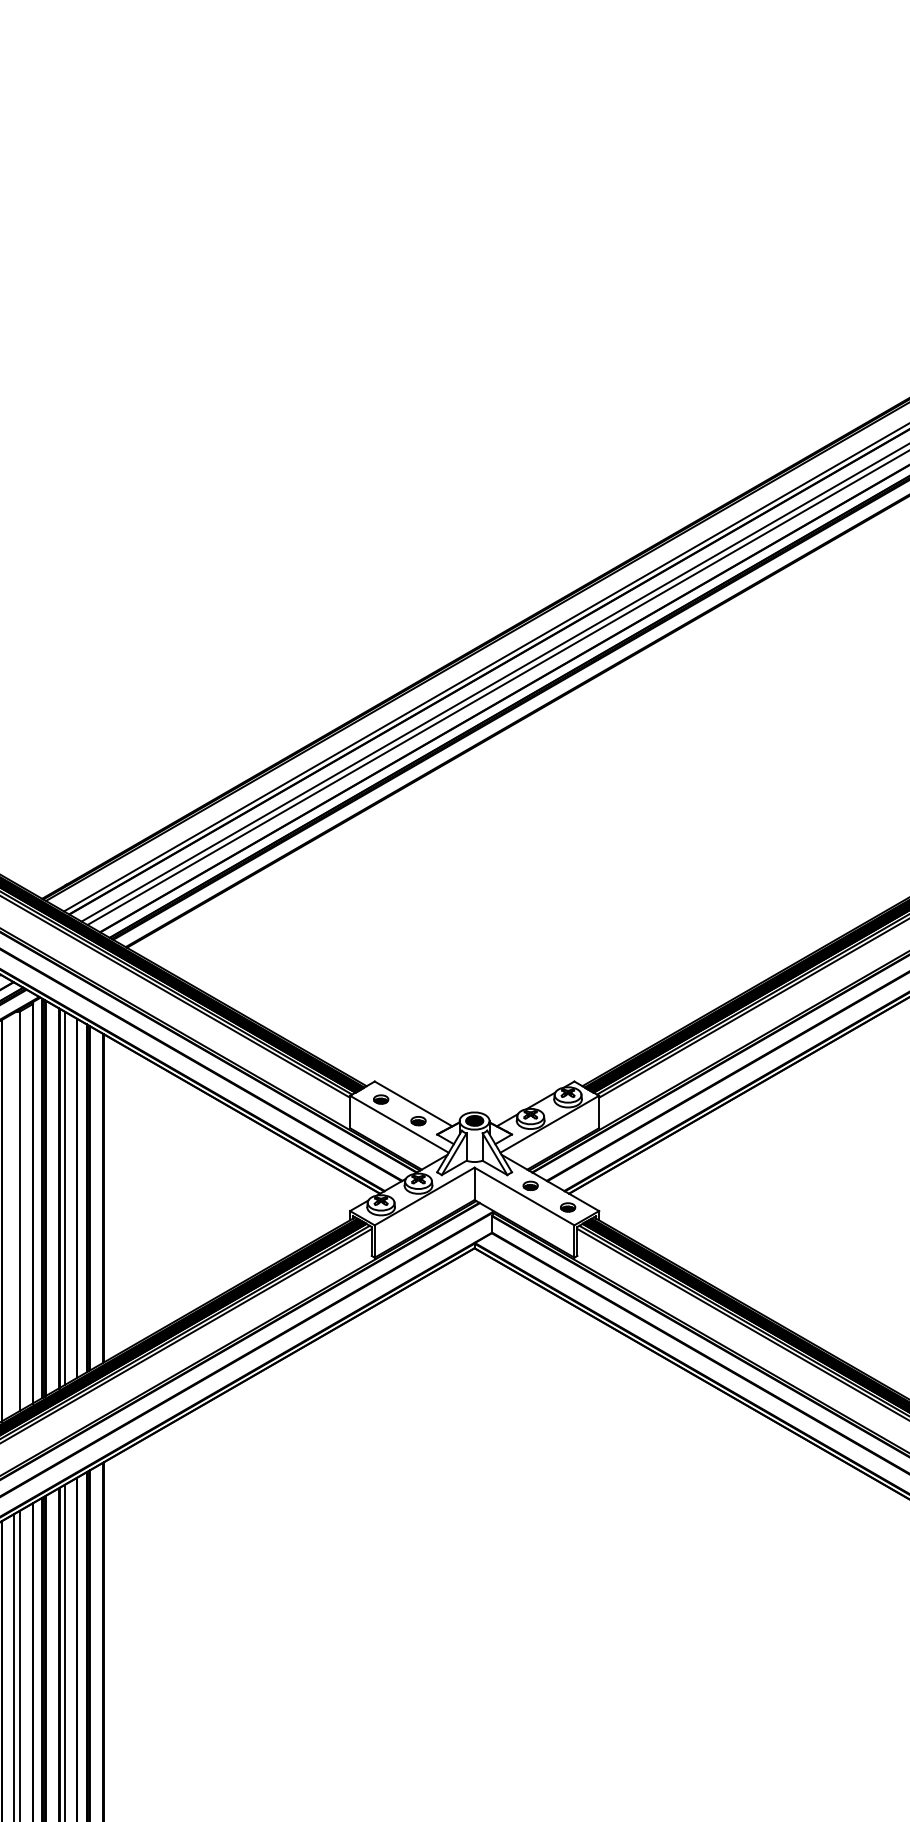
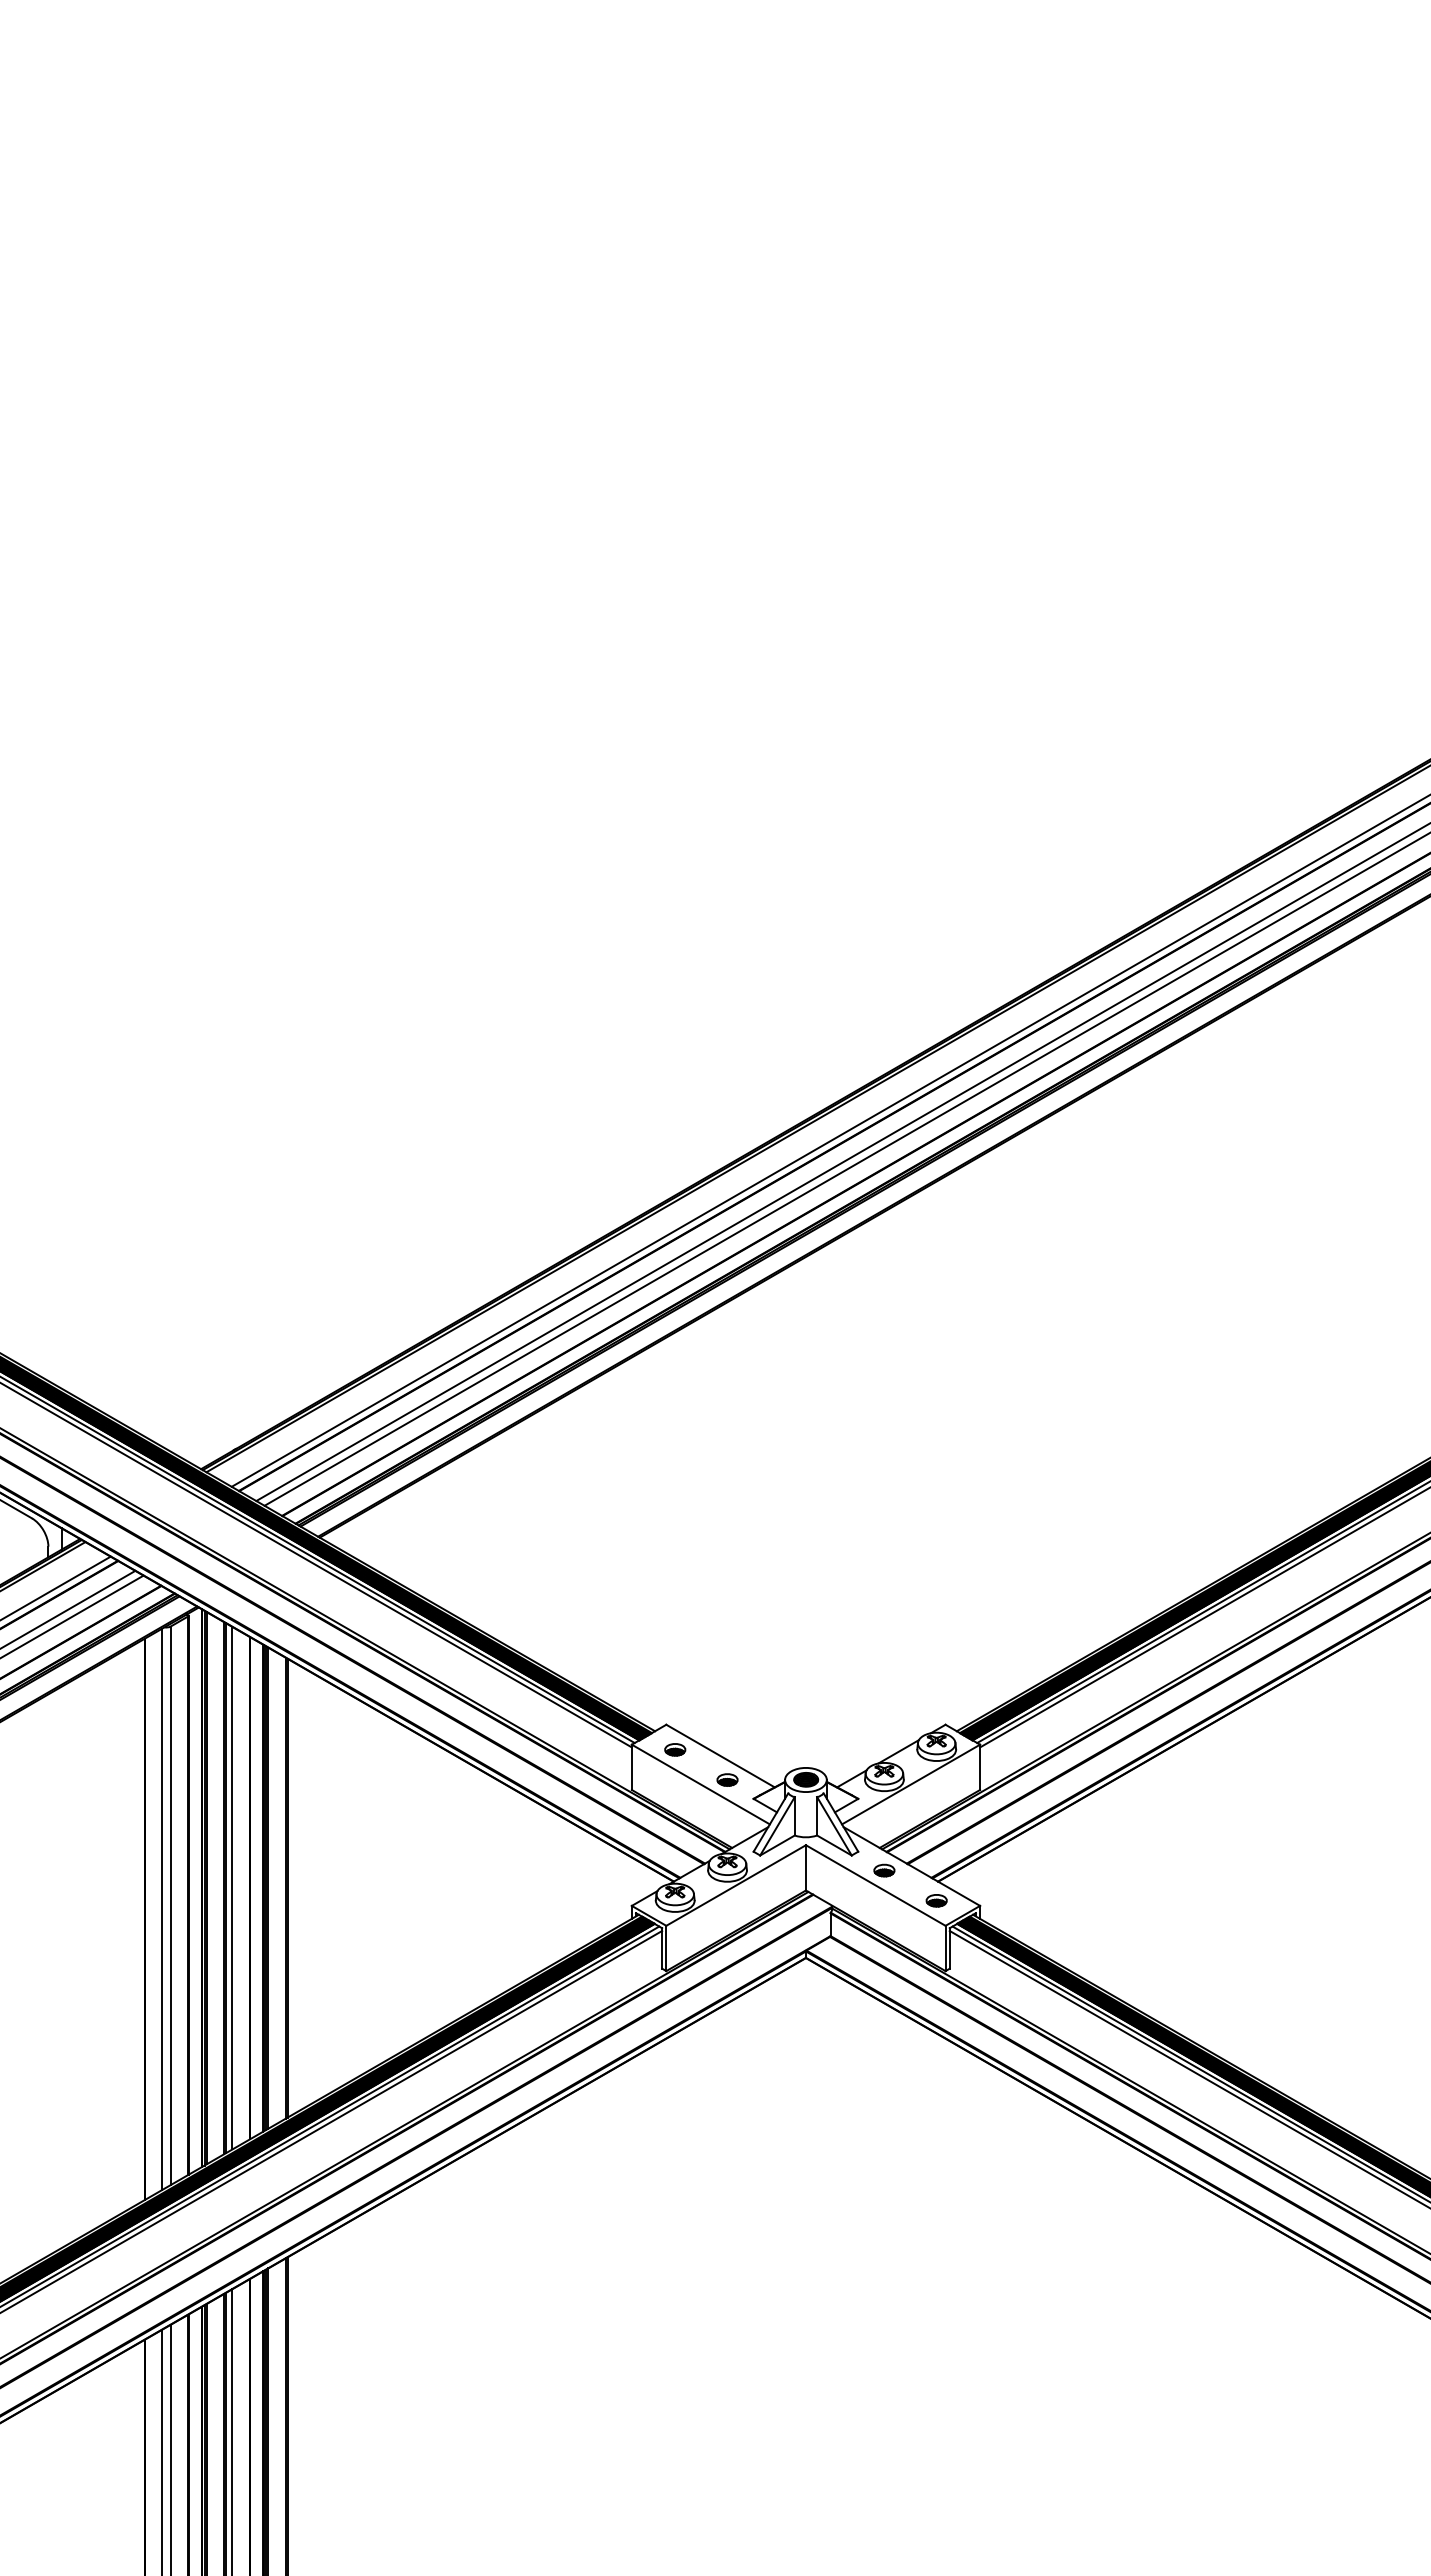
line: (14, 1212) -> (162, 1908), added

